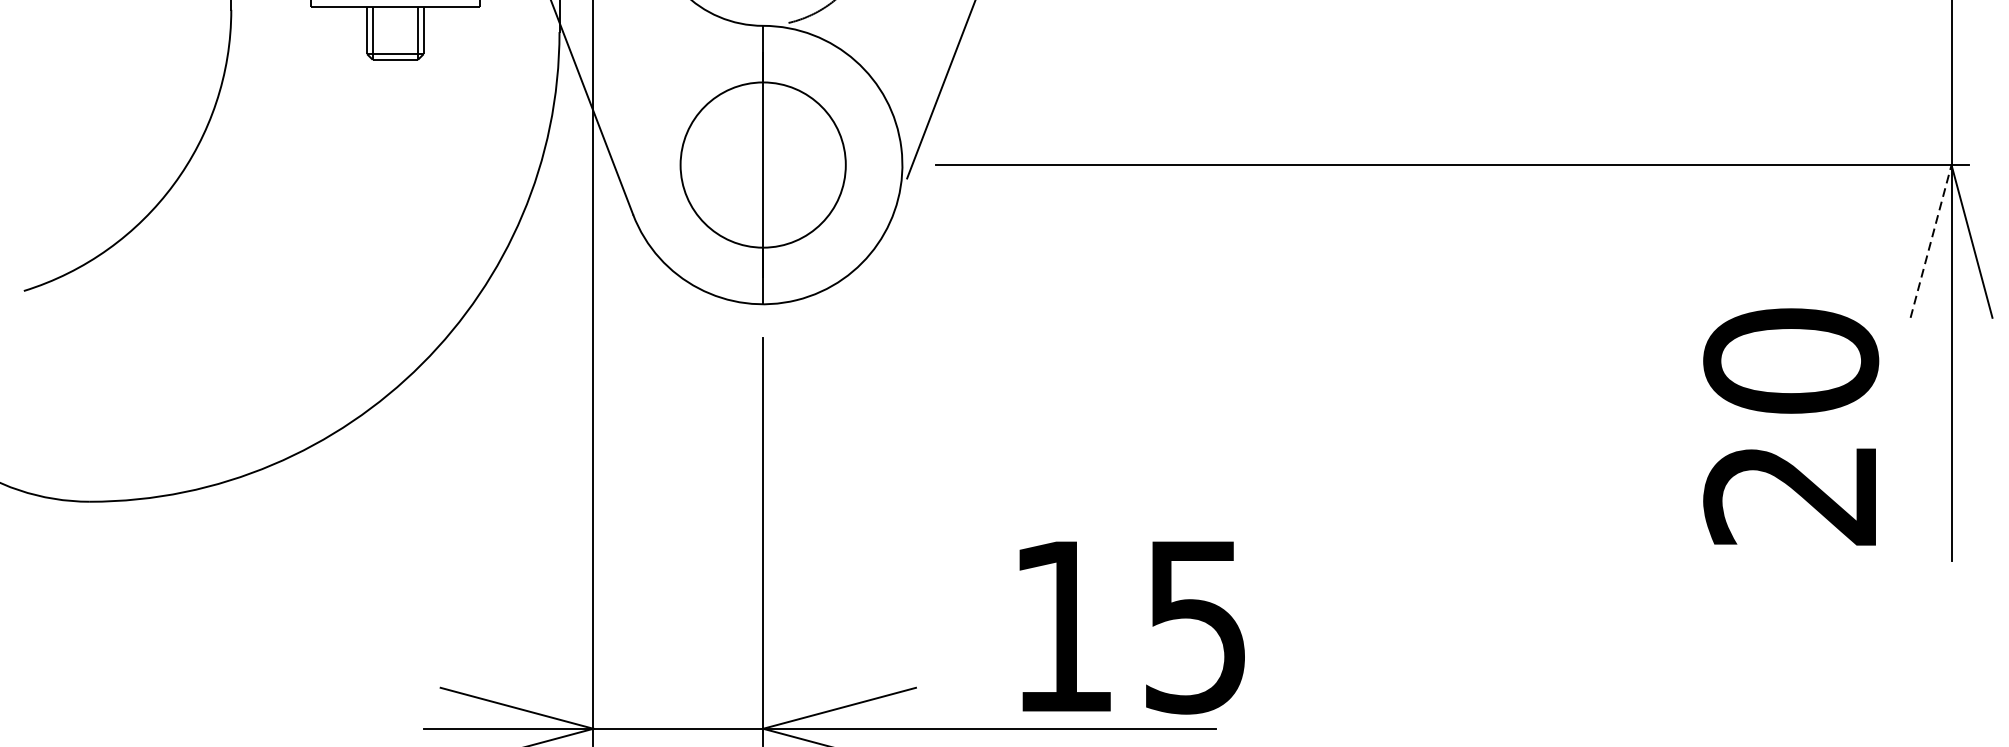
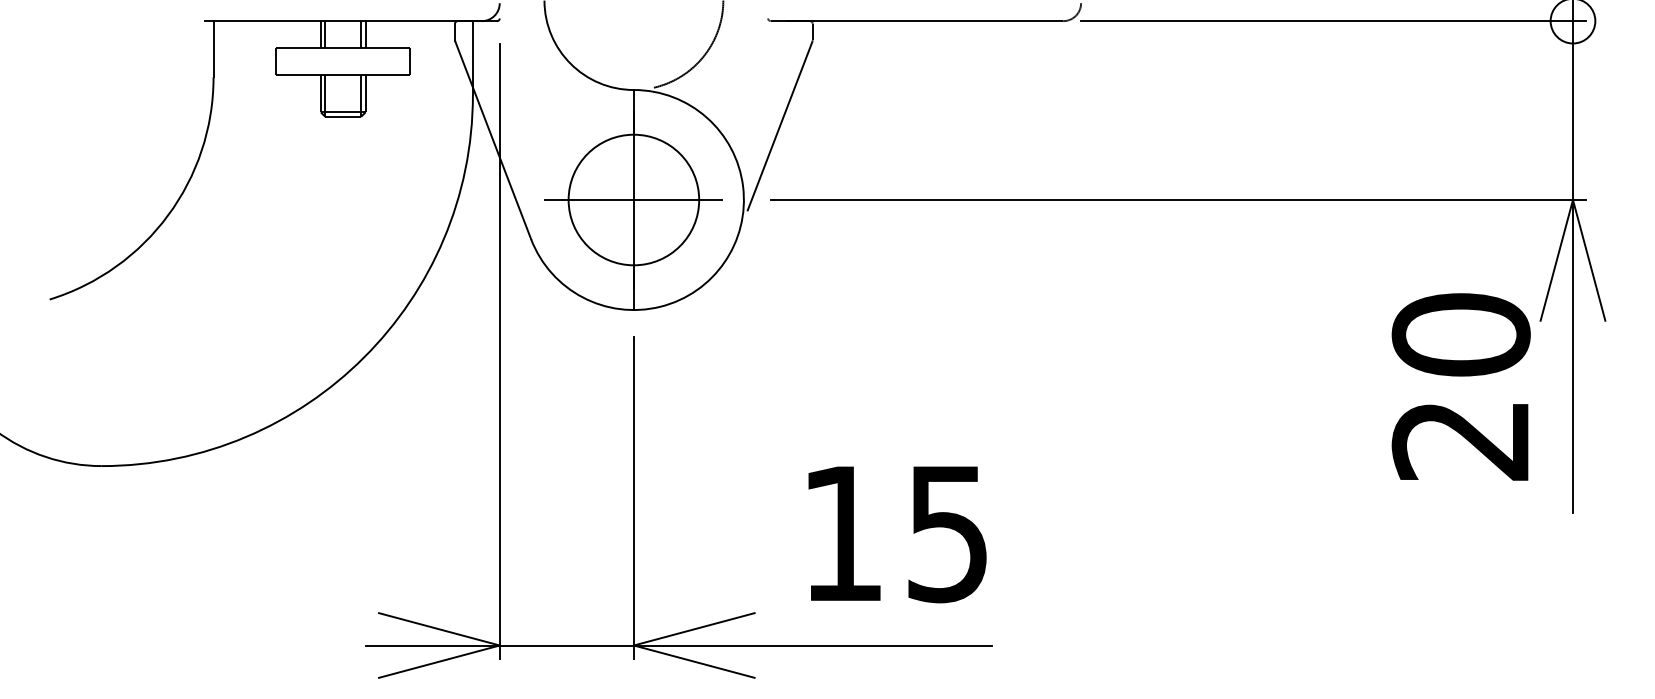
line: (762, 165) -> (633, 200), added
line: (1930, 240) -> (1556, 259), dashed -> solid
text: (1790, 426) -> (1460, 386), moved
text: (1132, 627) -> (897, 534), moved

